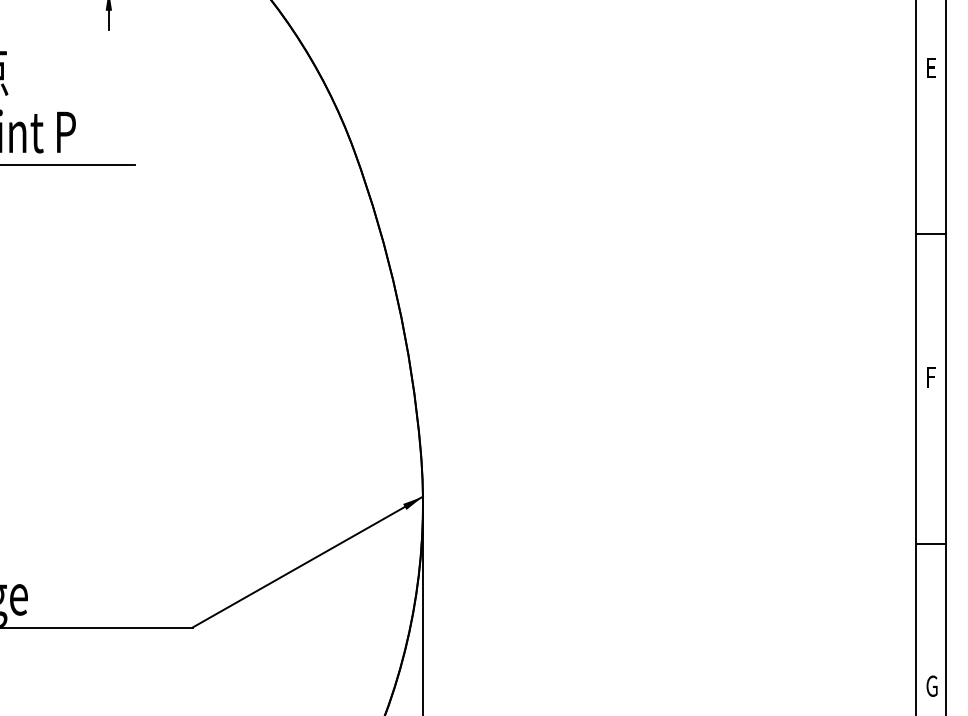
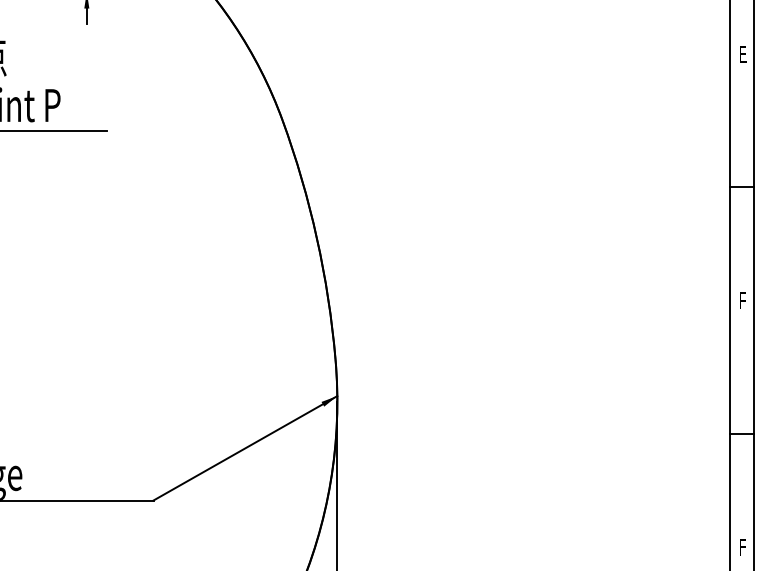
text: (932, 685) -> (743, 546), G -> F

